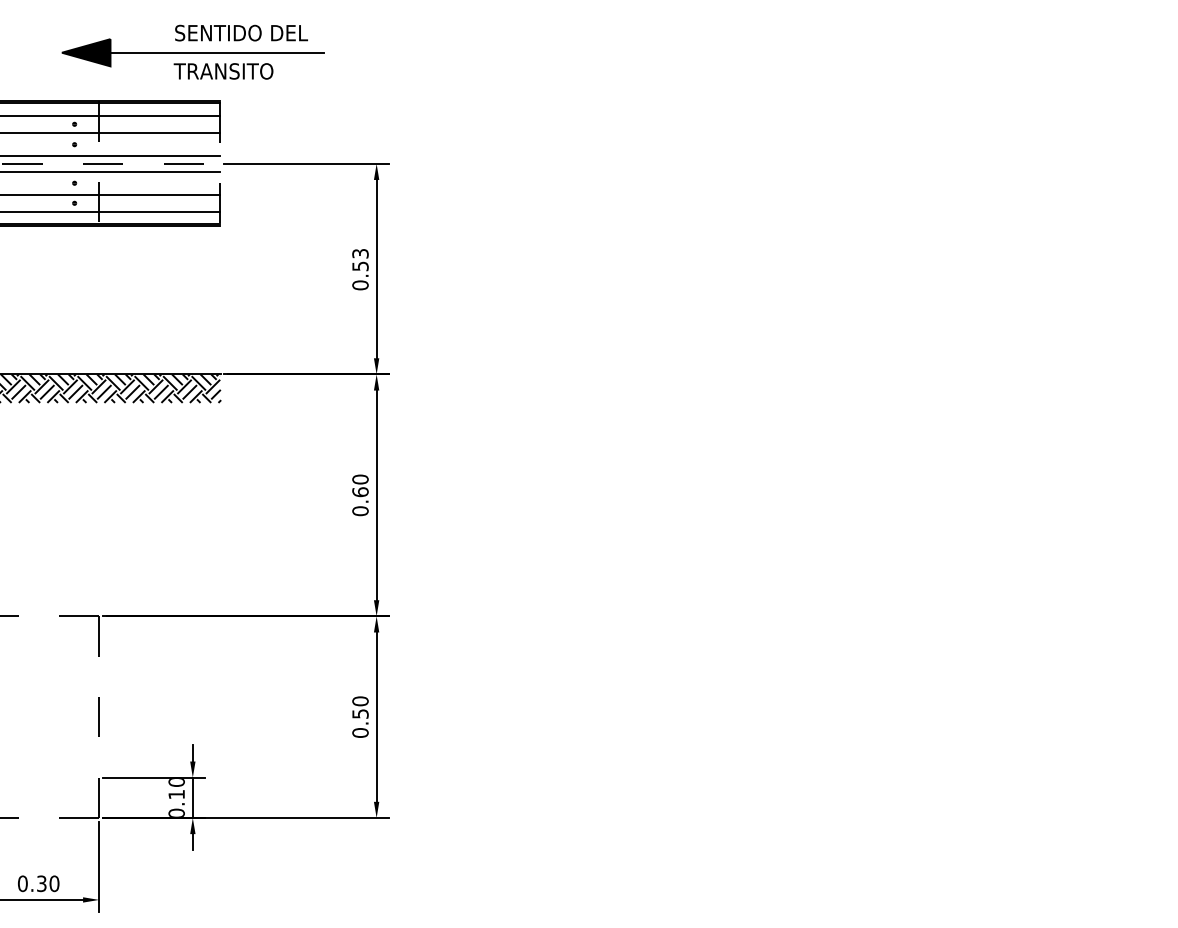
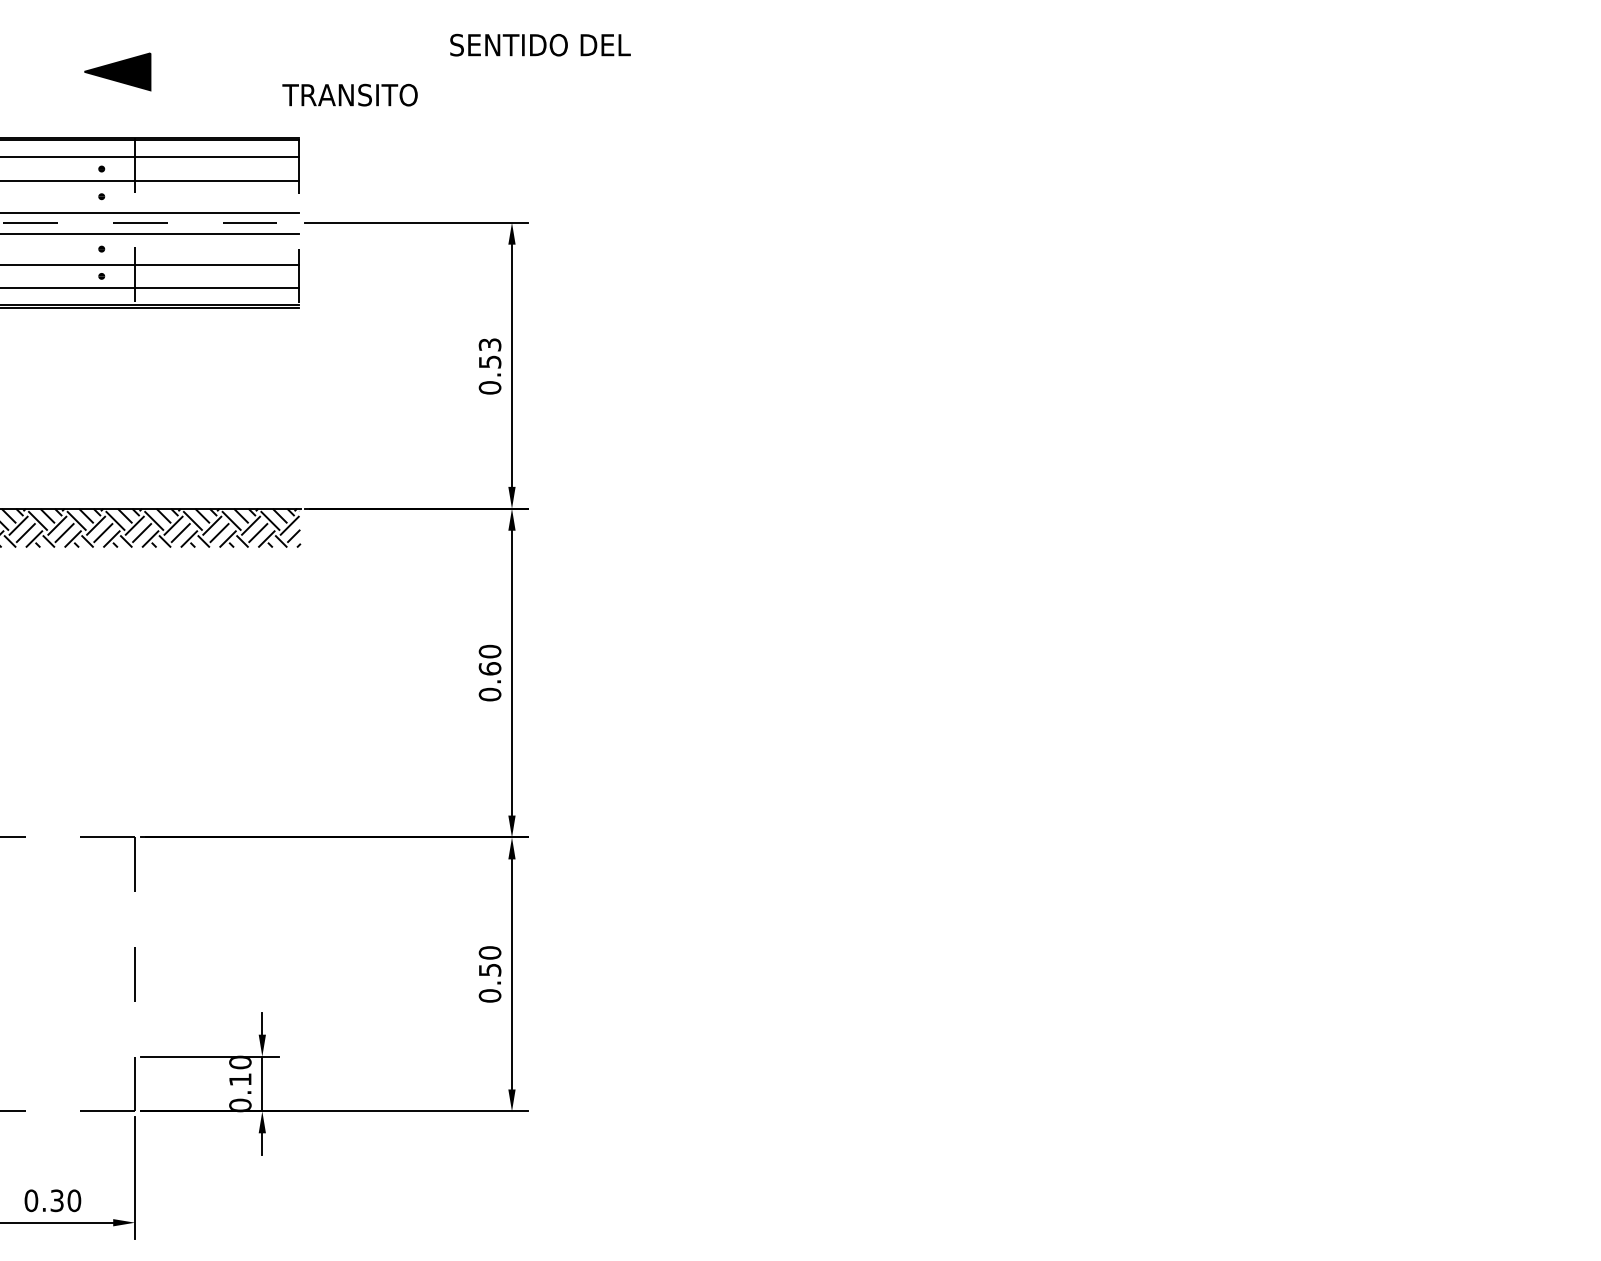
text: (241, 32) -> (540, 44), moved
line: (217, 52) -> (295, 71), removed
text: (223, 70) -> (349, 94), moved

